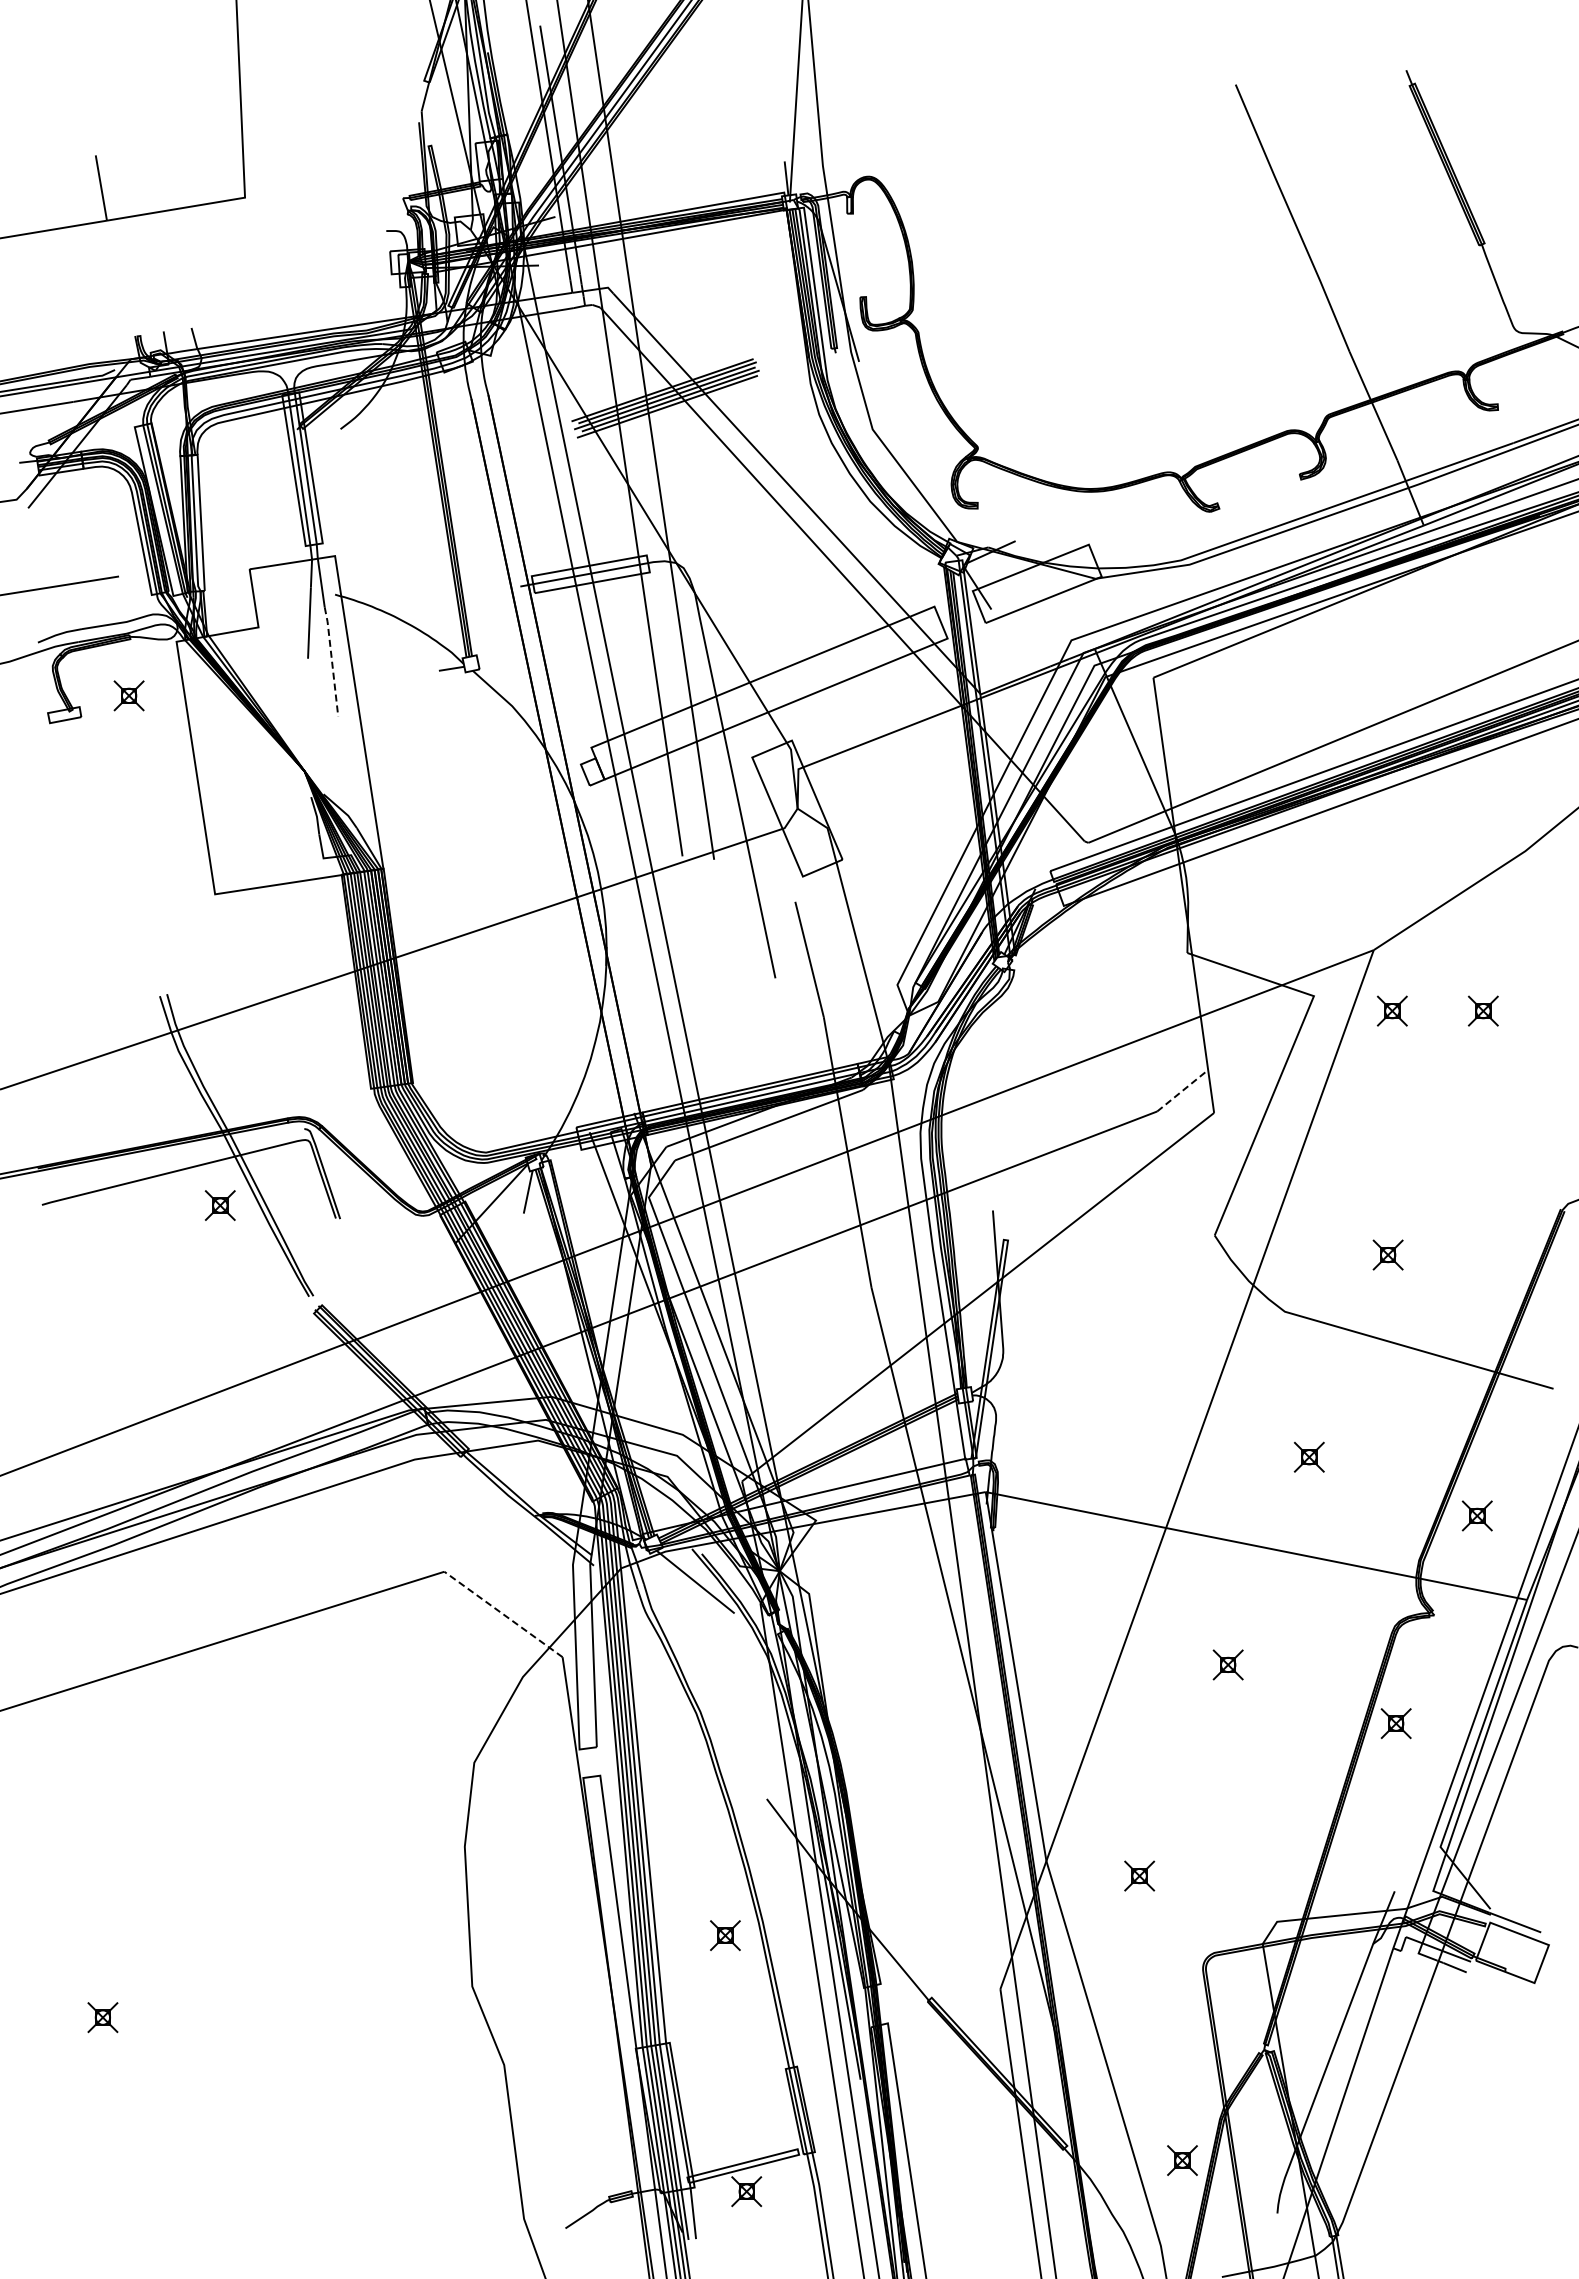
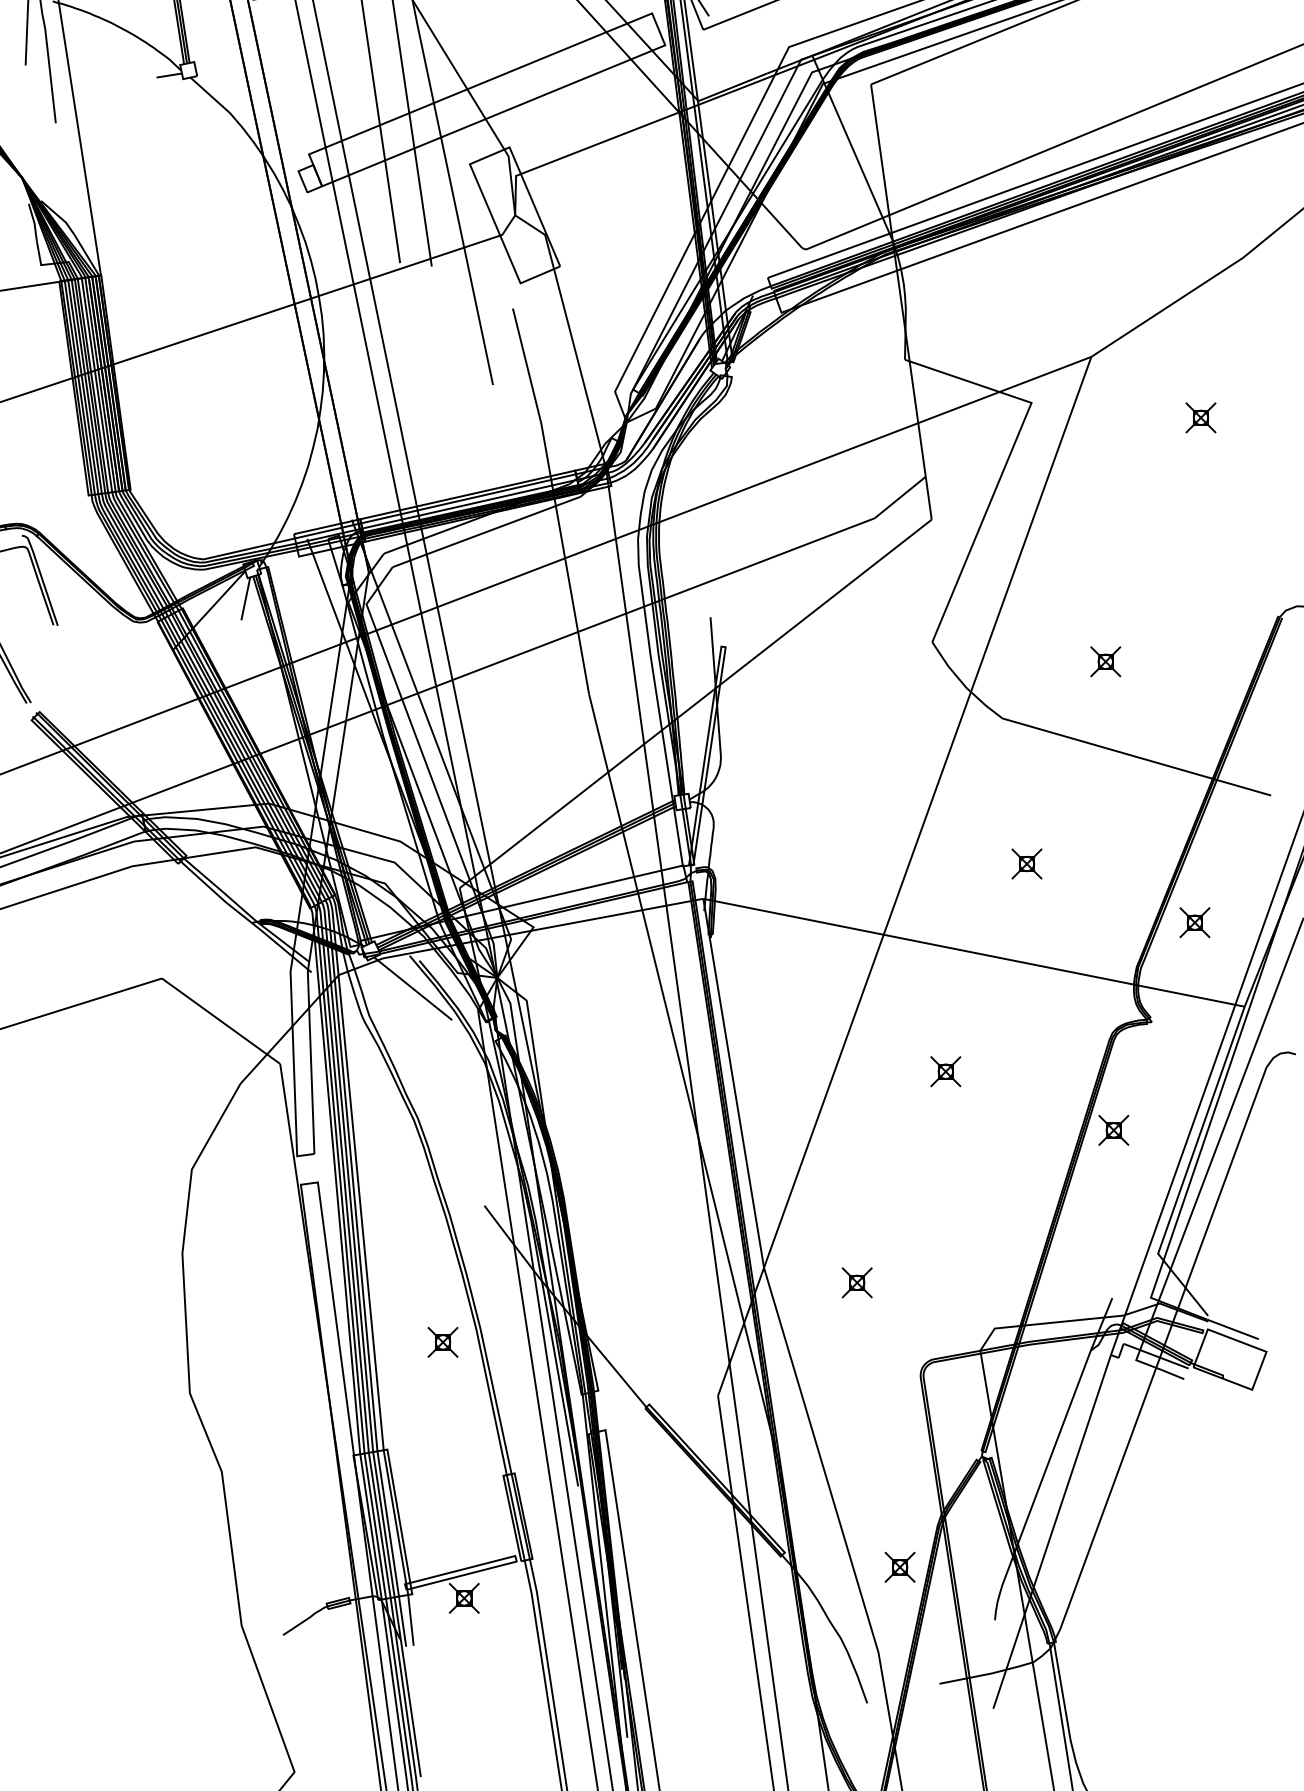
line: (332, 661) -> (50, 68), dashed -> solid
part: (1391, 1010) -> (1109, 417), removed
line: (1182, 1090) -> (900, 497), dashed -> solid
line: (503, 1614) -> (221, 1021), dashed -> solid

